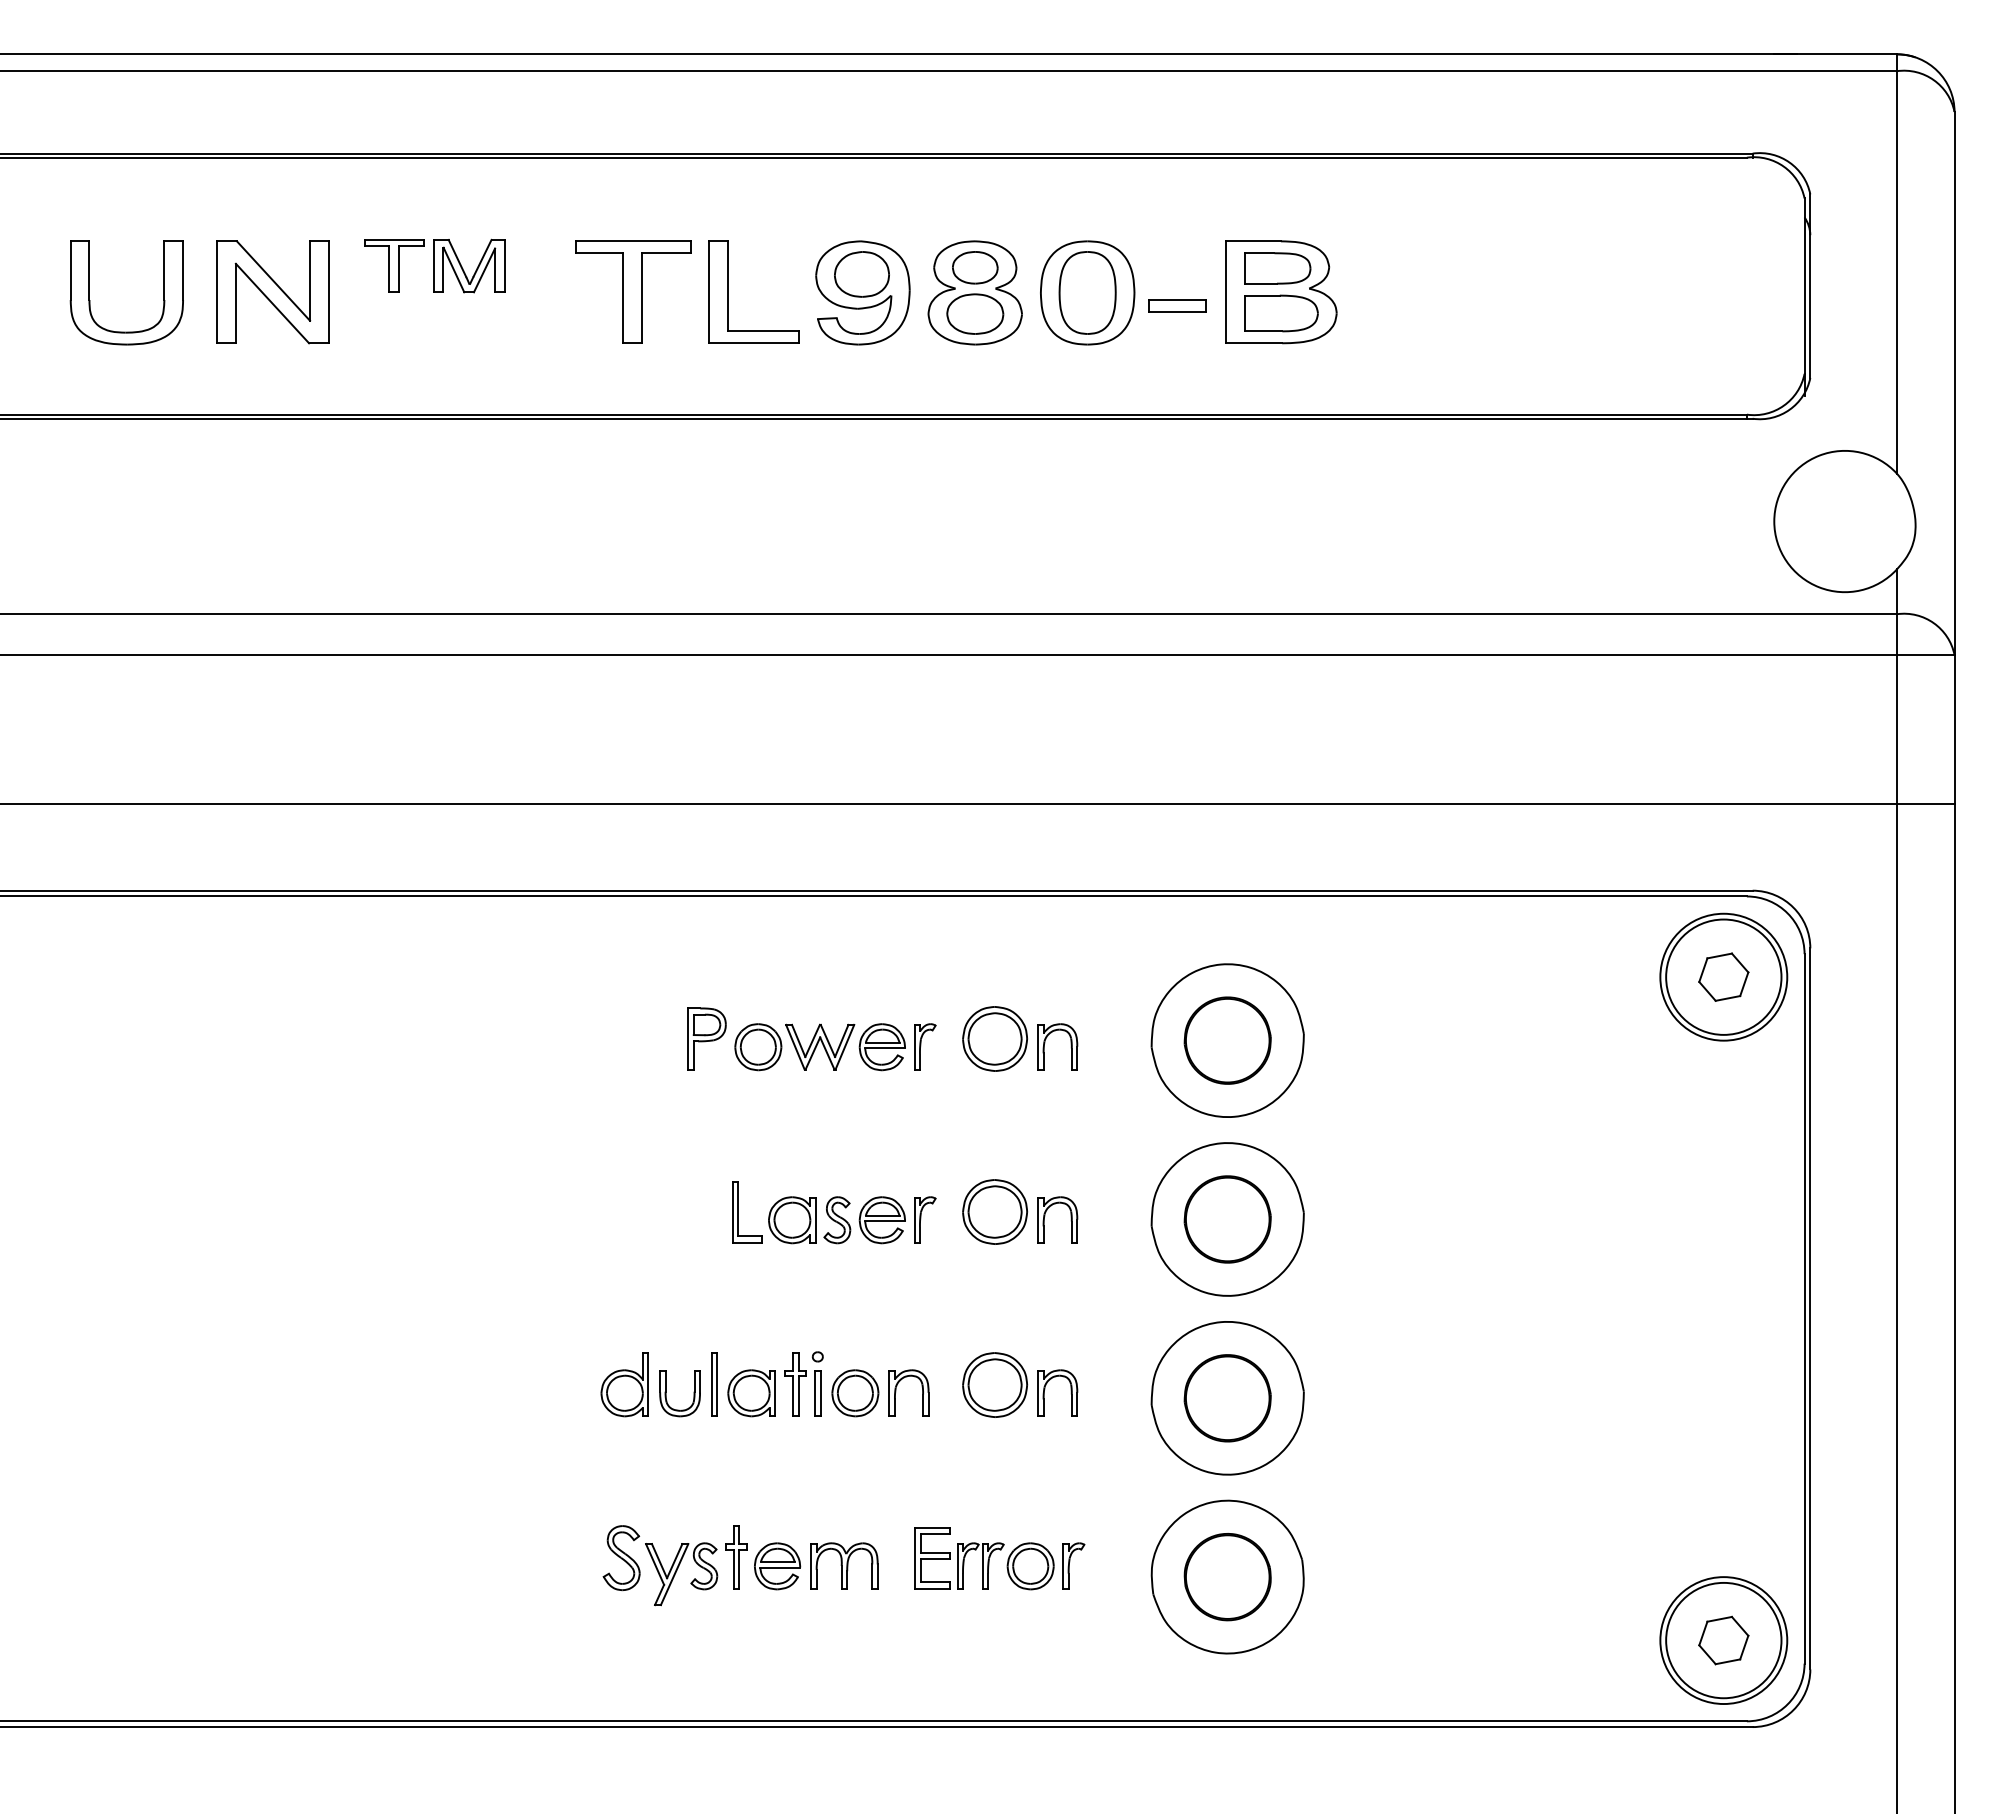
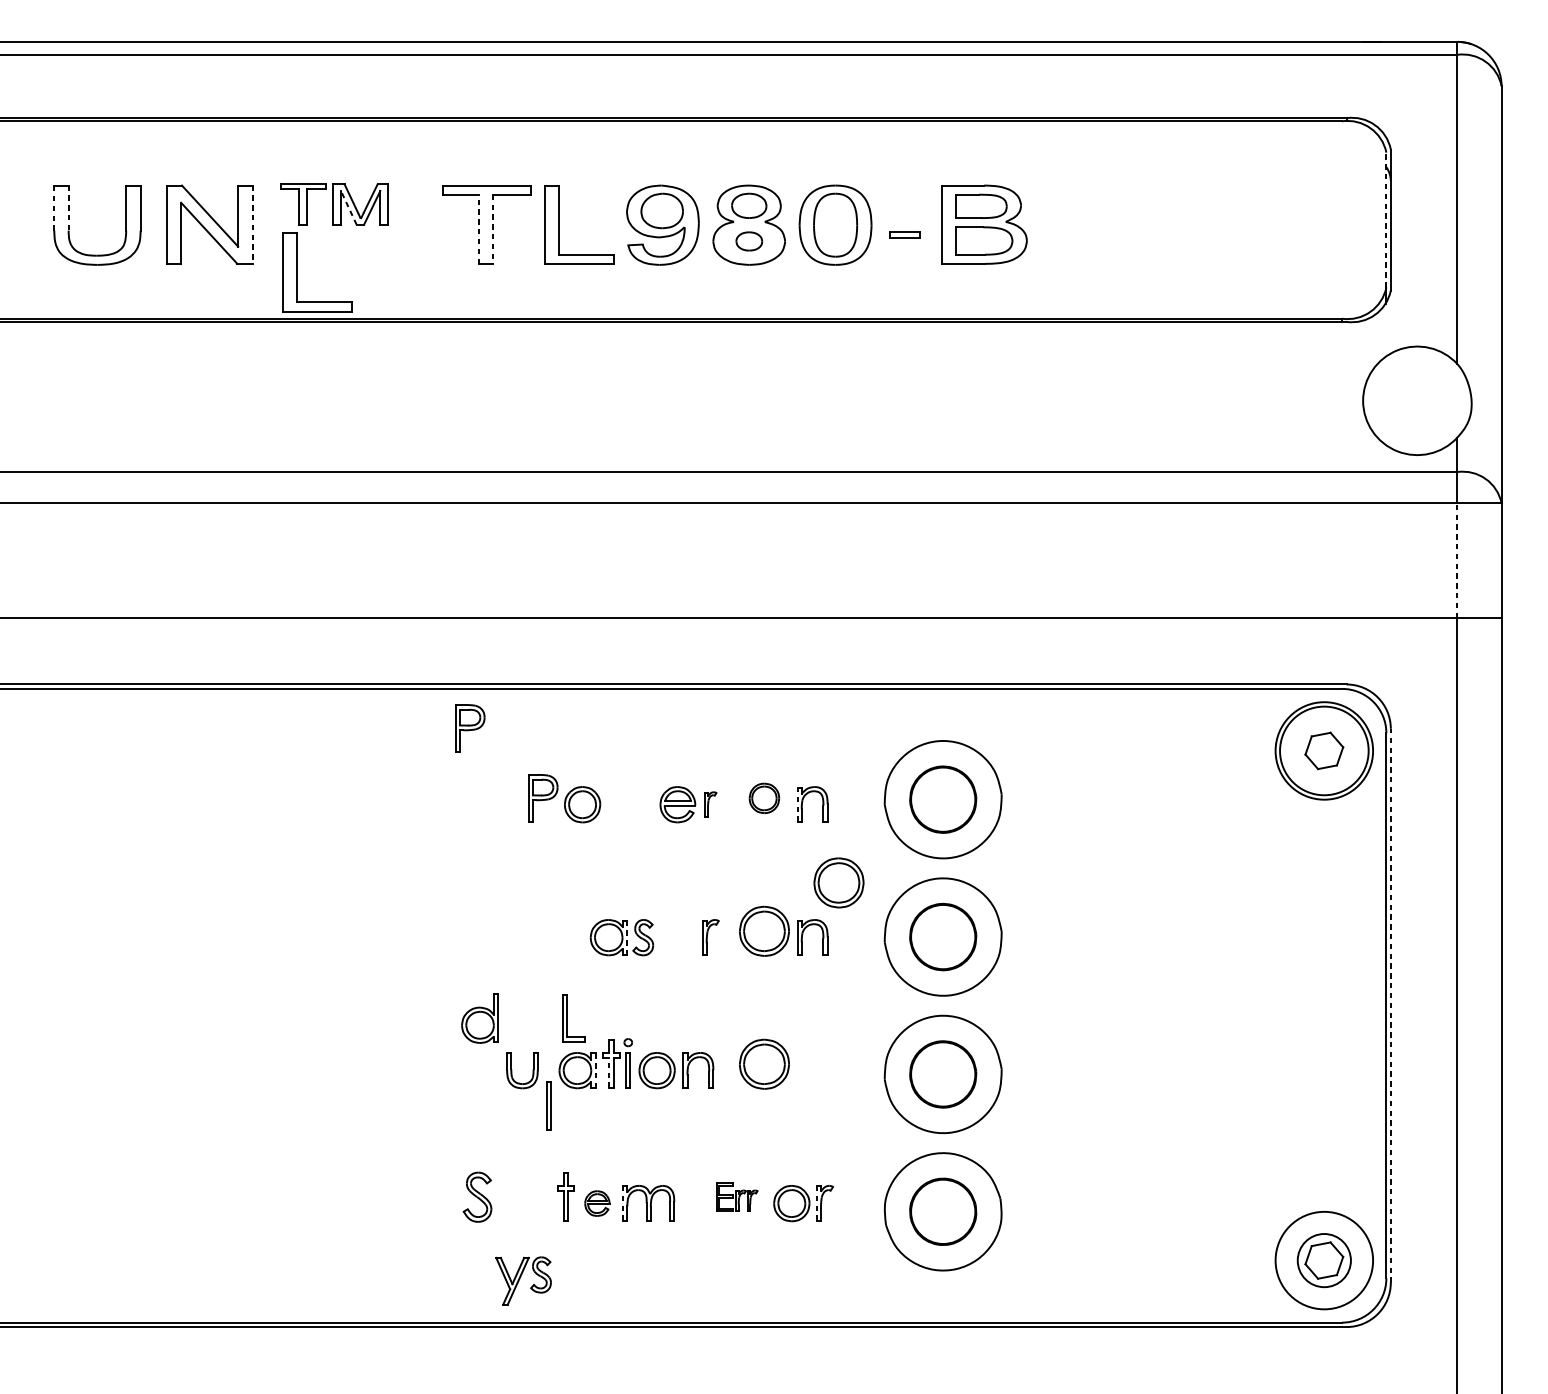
line: (70, 270) -> (54, 207), solid -> dashed
line: (453, 270) -> (348, 207), solid -> dashed
line: (89, 271) -> (68, 208), solid -> dashed
line: (1804, 286) -> (1386, 220), solid -> dashed
line: (329, 292) -> (253, 224), solid -> dashed
line: (623, 297) -> (478, 228), solid -> dashed
line: (641, 298) -> (492, 229), solid -> dashed
part: (1177, 305) -> (904, 234), size x0.7
part: (975, 313) -> (749, 241), size x0.6
part: (387, 353) -> (297, 271), added
line: (1896, 729) -> (1457, 560), solid -> dashed
part: (611, 947) -> (469, 728), added
part: (994, 1038) -> (764, 798), size x0.6
part: (820, 1046) -> (630, 804), removed
part: (925, 1046) -> (710, 804), size x0.7
line: (1038, 1046) -> (797, 804), solid -> dashed
part: (1091, 1148) -> (838, 882), added
part: (738, 1212) -> (567, 1018), moved
line: (815, 1220) -> (626, 937), solid -> dashed
part: (881, 1220) -> (677, 937), removed
line: (1810, 1308) -> (1390, 1005), solid -> dashed
part: (624, 1384) -> (479, 1018), moved
part: (714, 1384) -> (548, 1106), moved
part: (1045, 1389) -> (803, 1067), removed
line: (775, 1393) -> (595, 1070), solid -> dashed
line: (793, 1396) -> (609, 1073), solid -> dashed
part: (959, 1558) -> (737, 1197), size x0.6
line: (811, 1565) -> (623, 1202), solid -> dashed
line: (1063, 1565) -> (817, 1202), solid -> dashed
part: (777, 1566) -> (597, 1203), size x0.7
part: (681, 1574) -> (523, 1281), moved
circle: (1723, 1640) -> (1324, 1260), size x0.6

